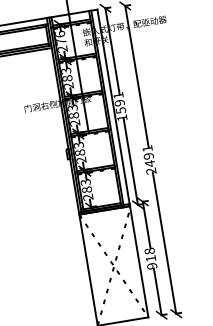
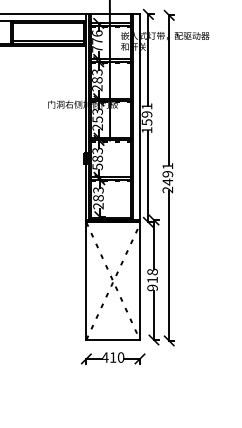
text: (62, 49) -> (97, 49), 276 -> 776
text: (73, 115) -> (97, 119), 283 -> 253
text: (81, 160) -> (97, 166), 283 -> 583

